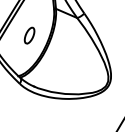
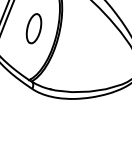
part: (29, 35) -> (33, 28), size x1.43

